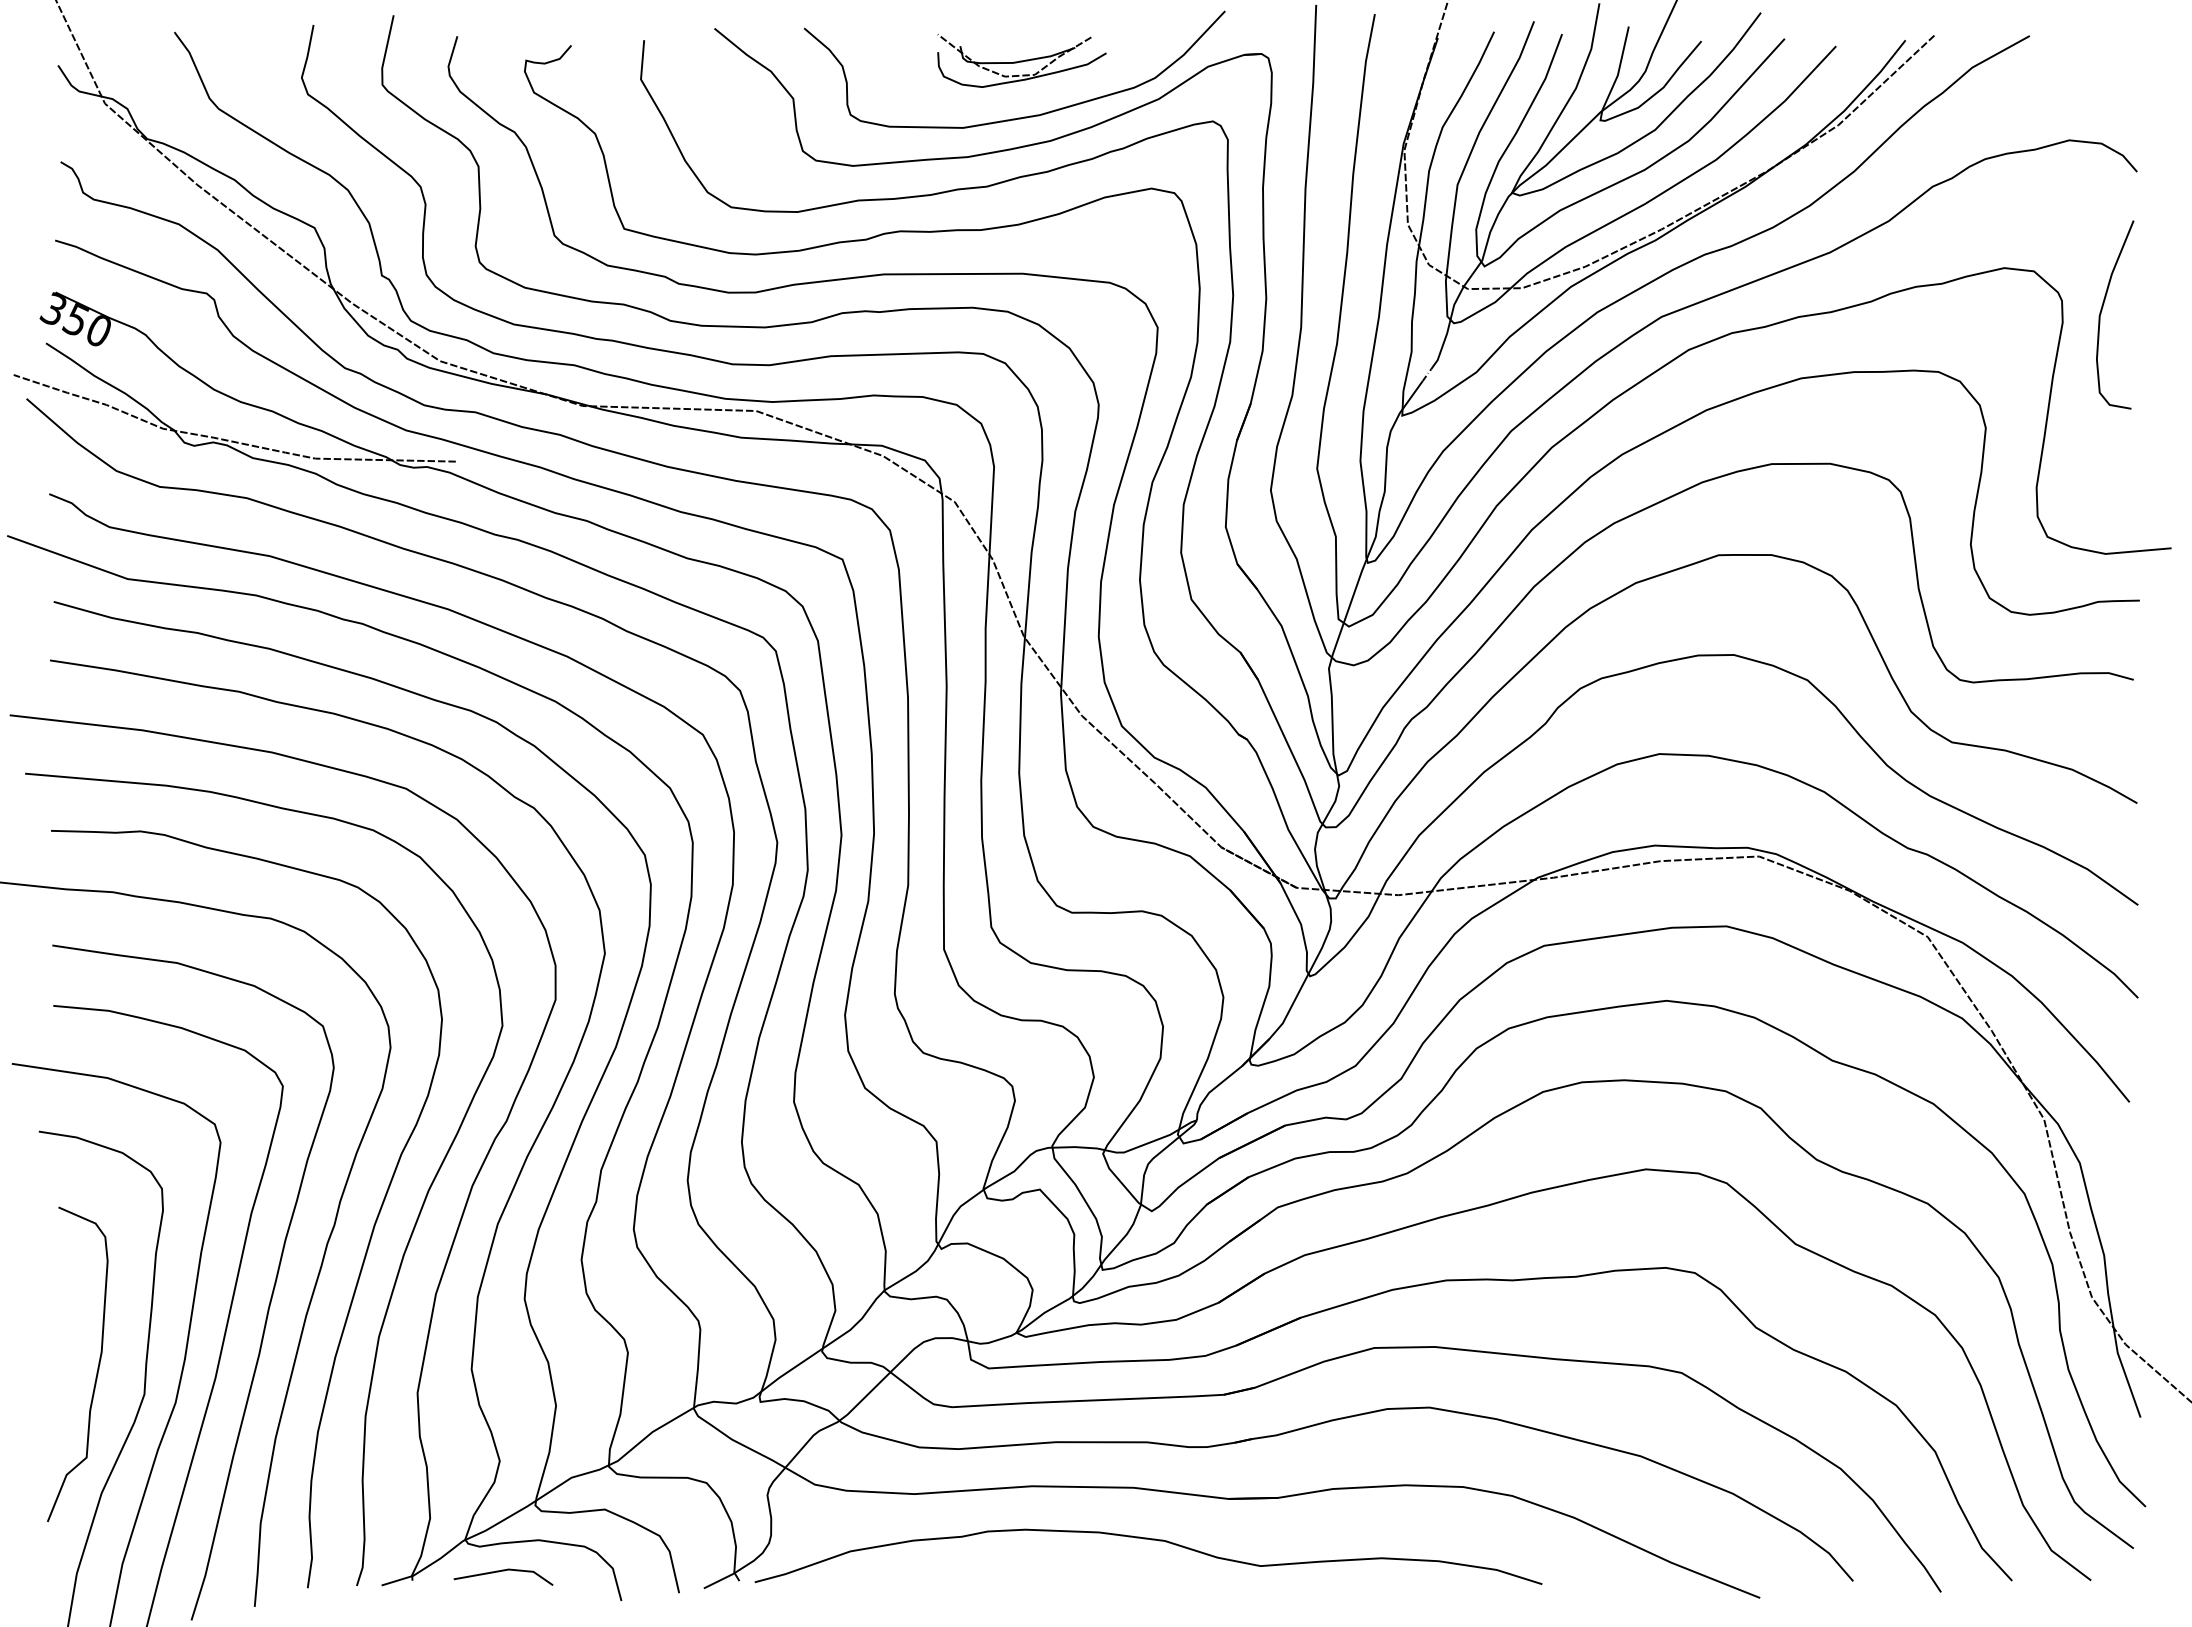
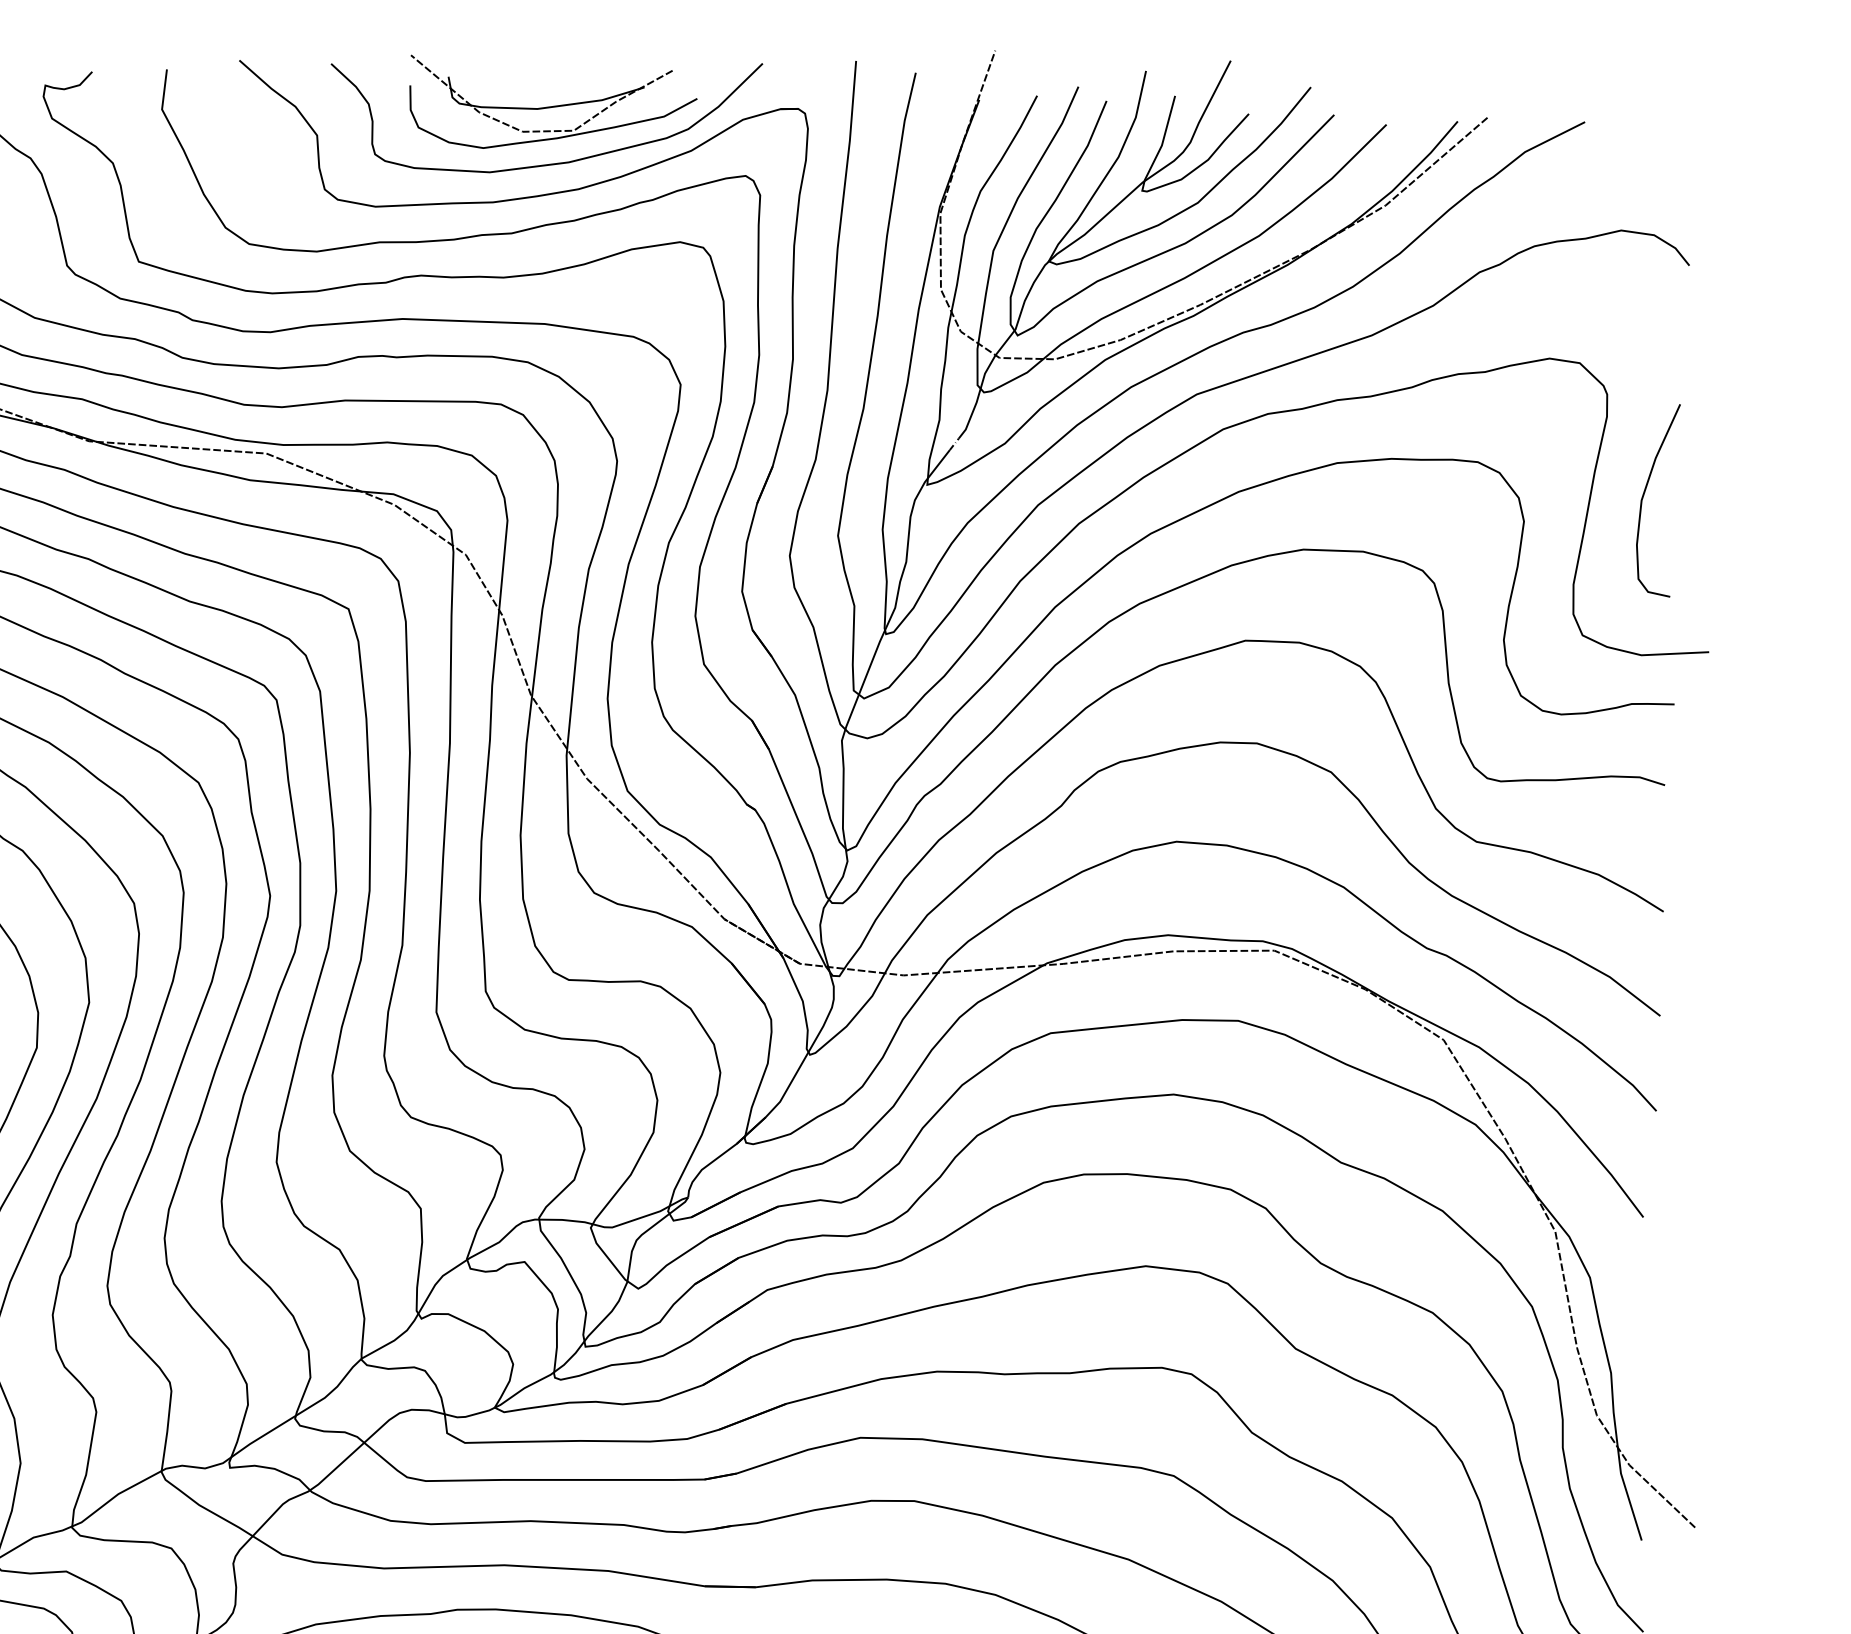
part: (1021, 60) -> (552, 105), size x1.67
curve: (2102, 310) -> (1644, 495), moved

